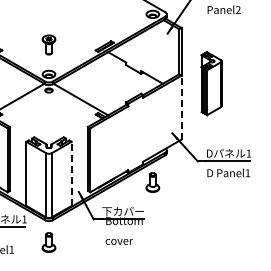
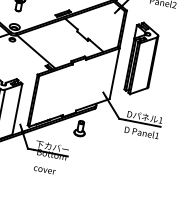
part: (211, 83) -> (142, 59), size x1.43
line: (181, 107) -> (114, 73), dashed -> solid
line: (71, 173) -> (17, 108), dashed -> solid

